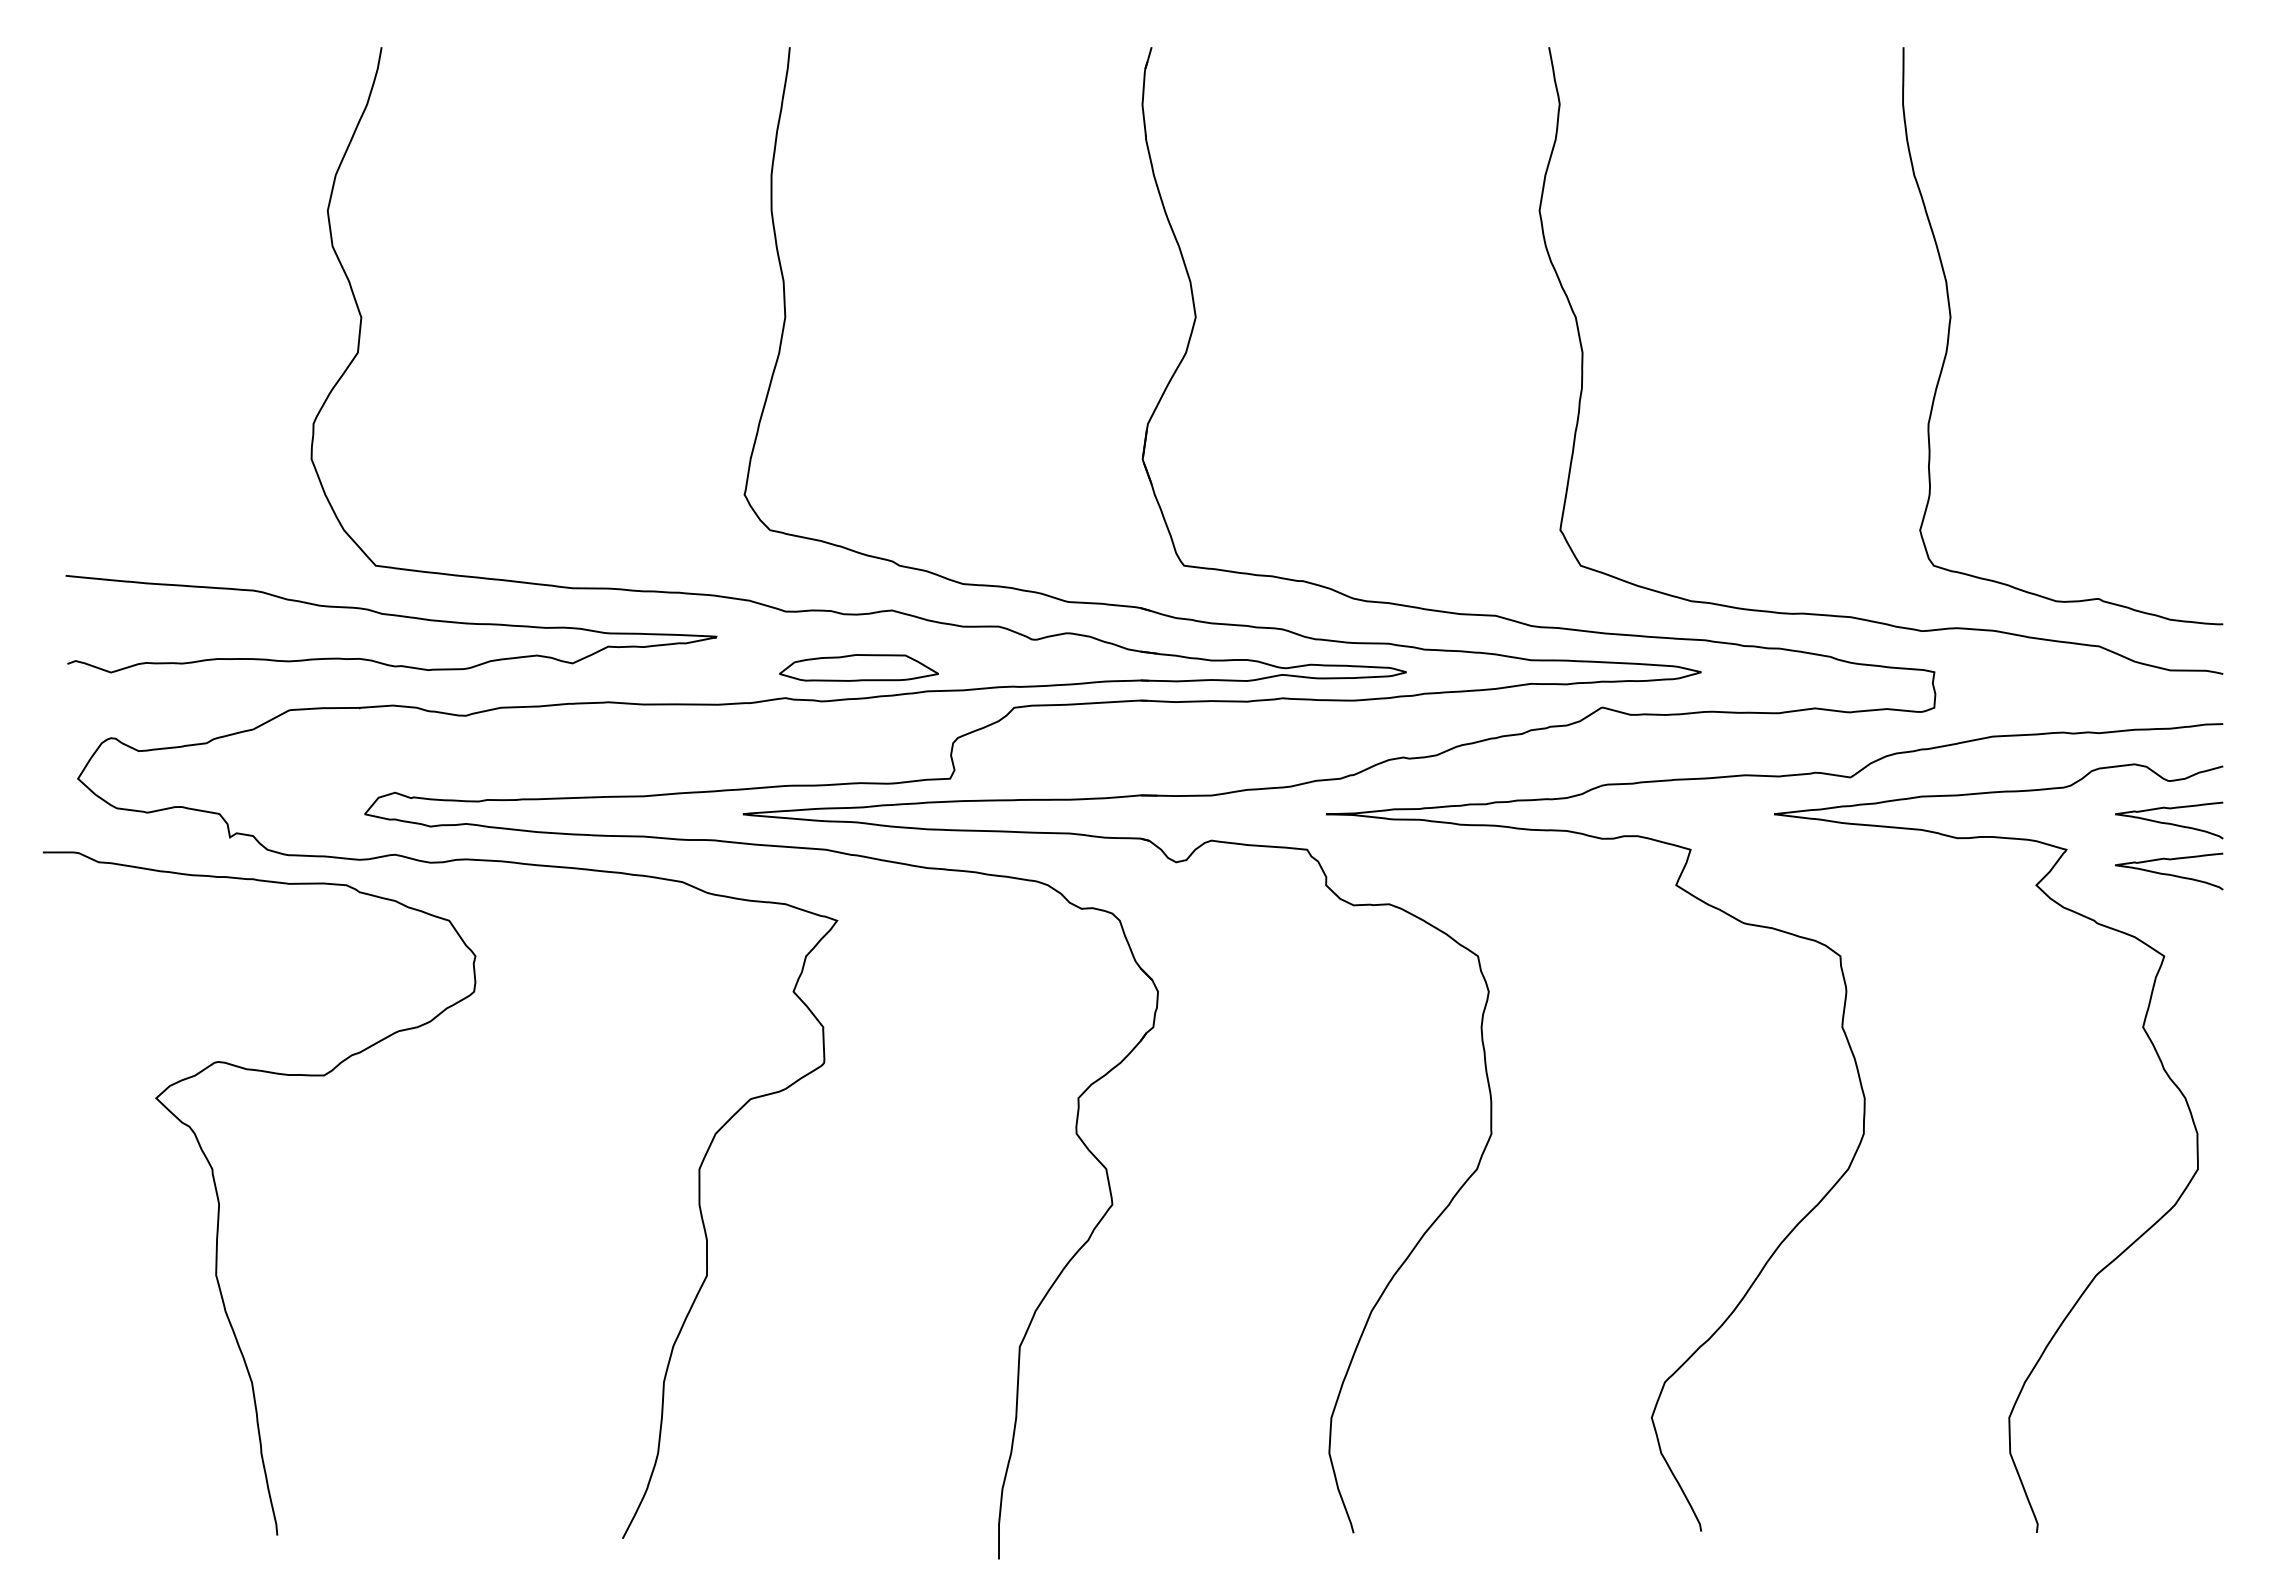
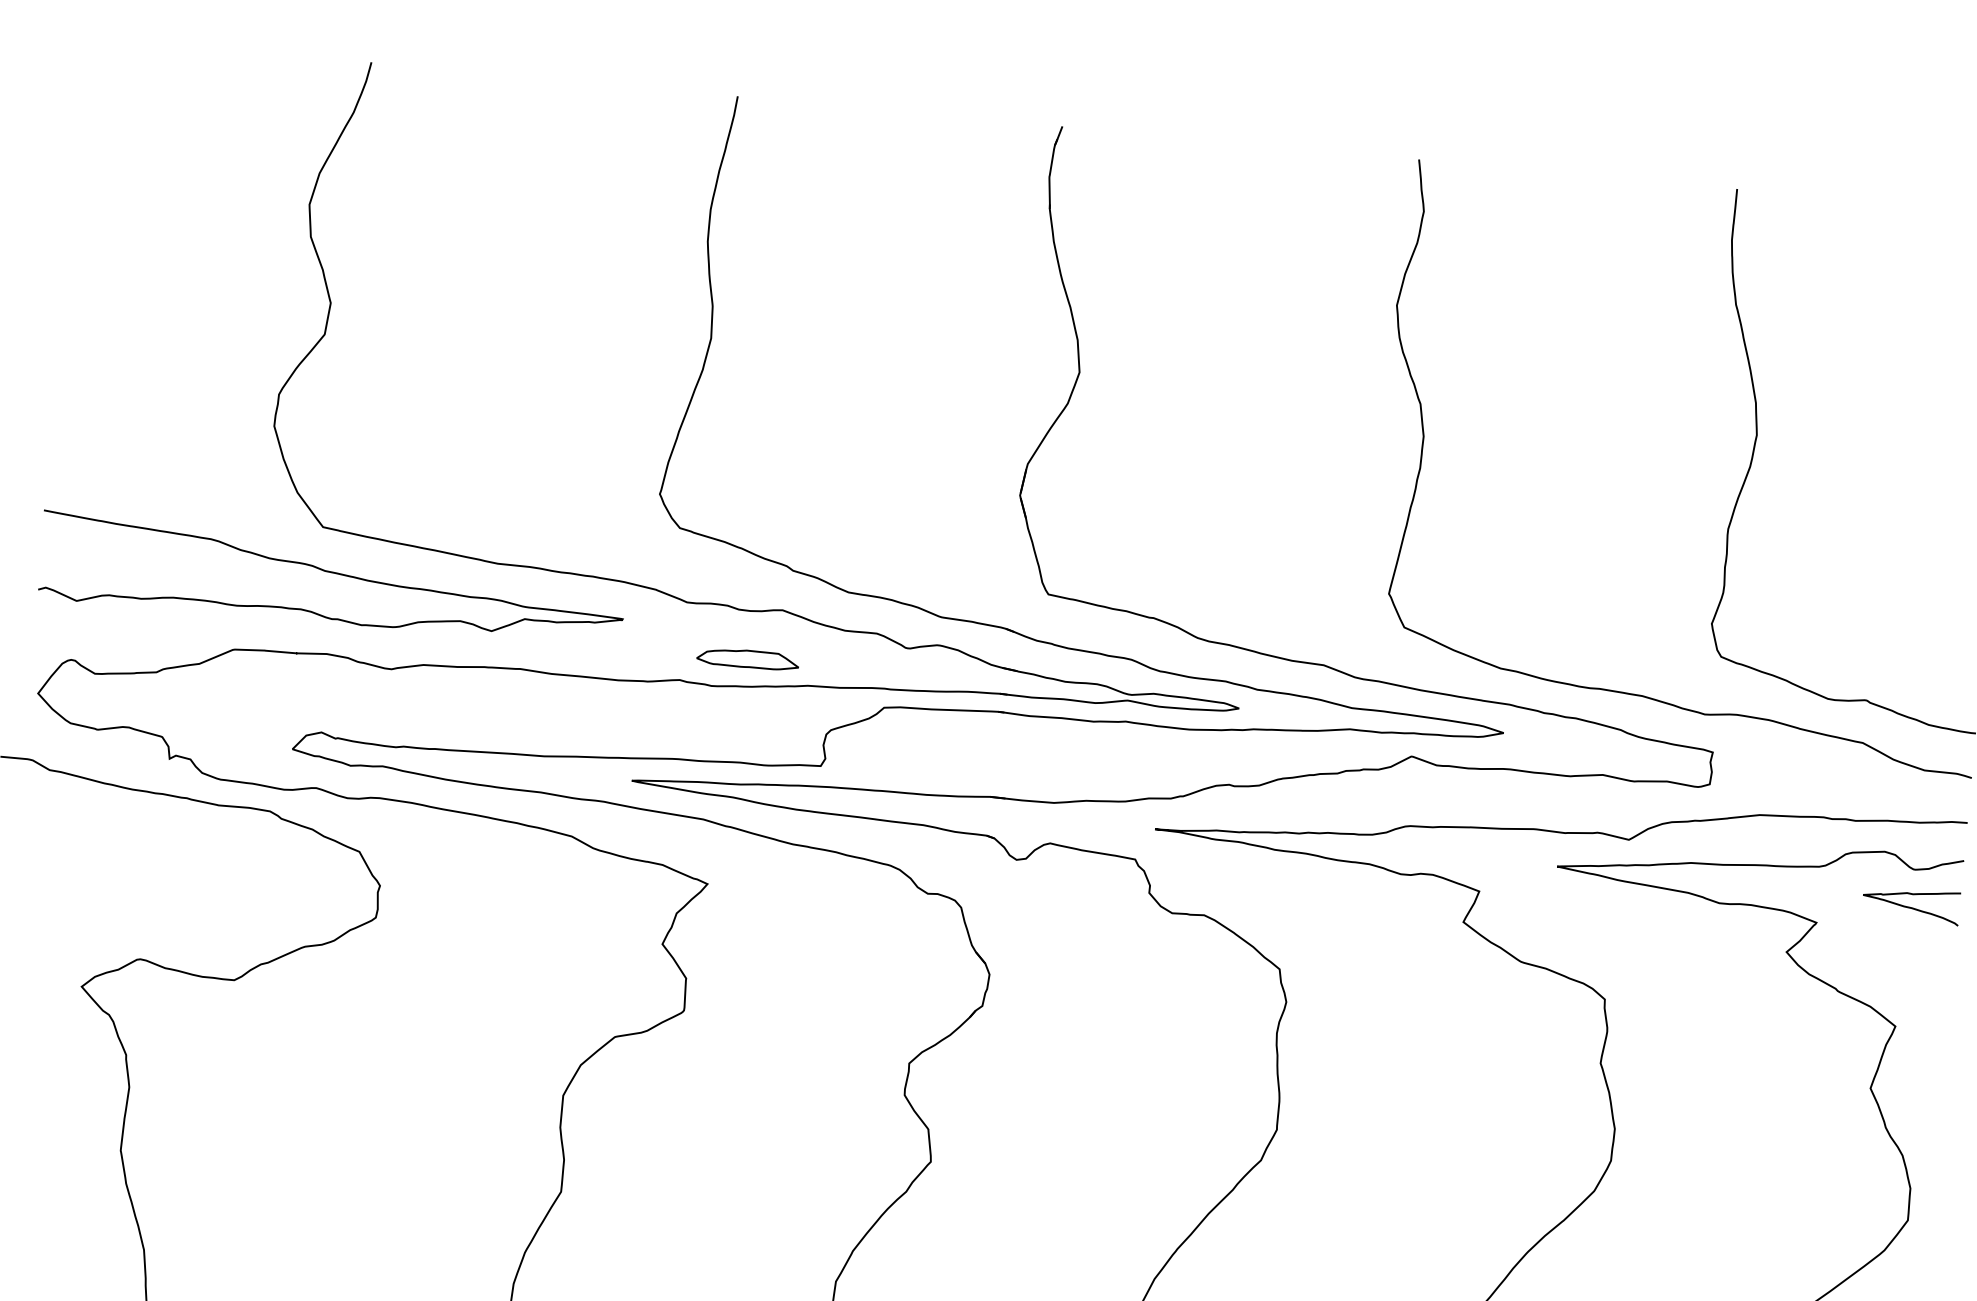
part: (858, 667) -> (747, 658), size x0.71
curve: (2169, 873) -> (1907, 952), removed

